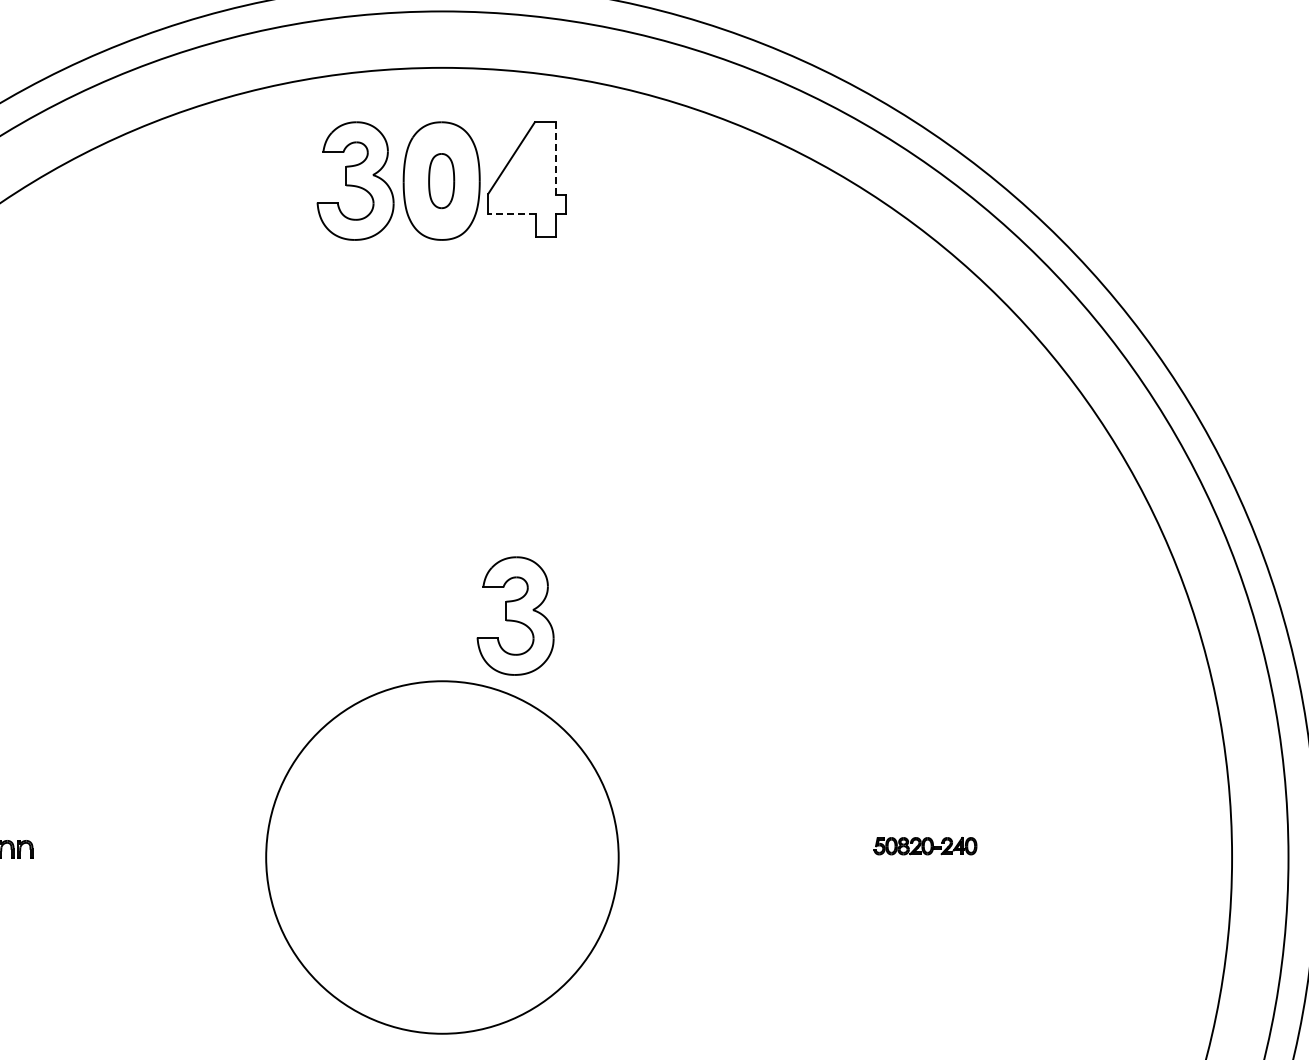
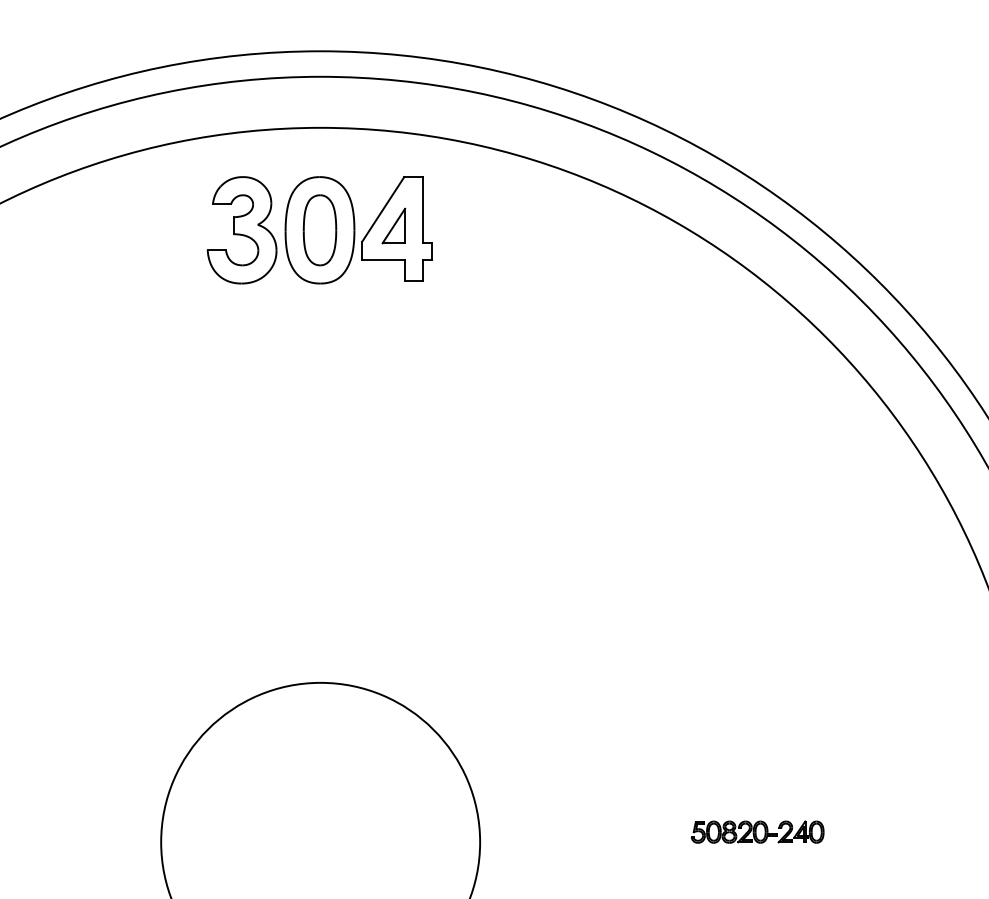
line: (555, 158) -> (422, 209), dashed -> solid
part: (522, 176) -> (393, 226), added
part: (441, 180) -> (319, 229), size x1.43
line: (512, 214) -> (384, 260), dashed -> solid
part: (515, 615) -> (386, 623), removed
part: (925, 845) -> (757, 831), size x1.43

